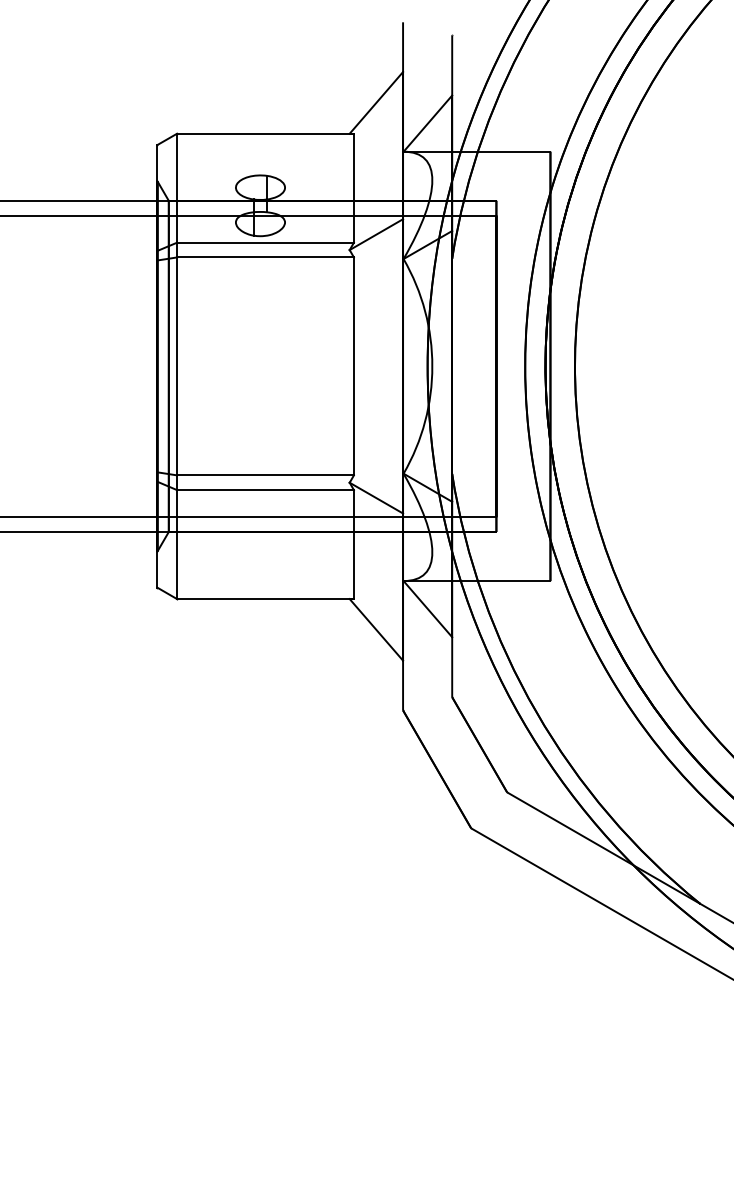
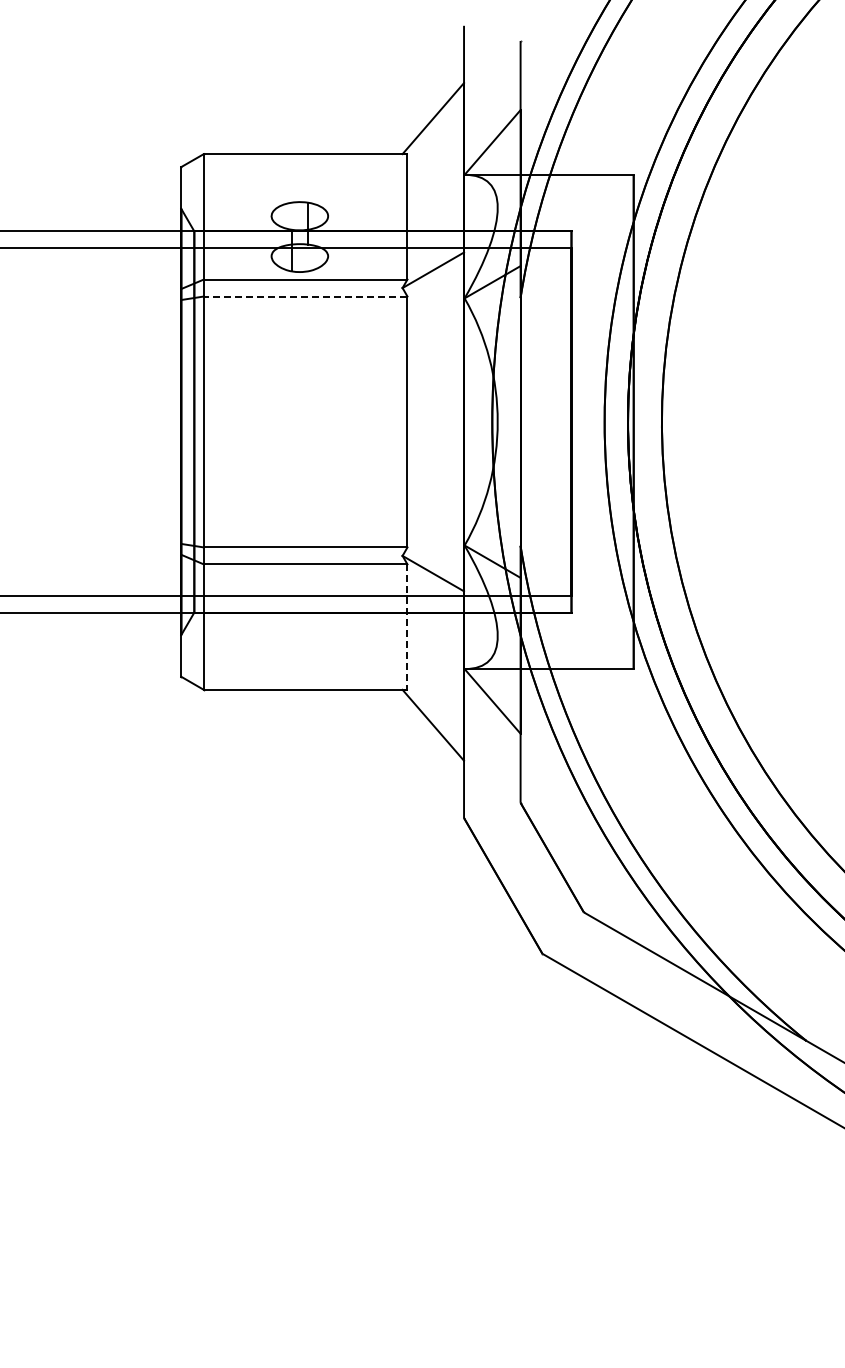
line: (265, 257) -> (305, 296), solid -> dashed
line: (353, 544) -> (407, 627), solid -> dashed

